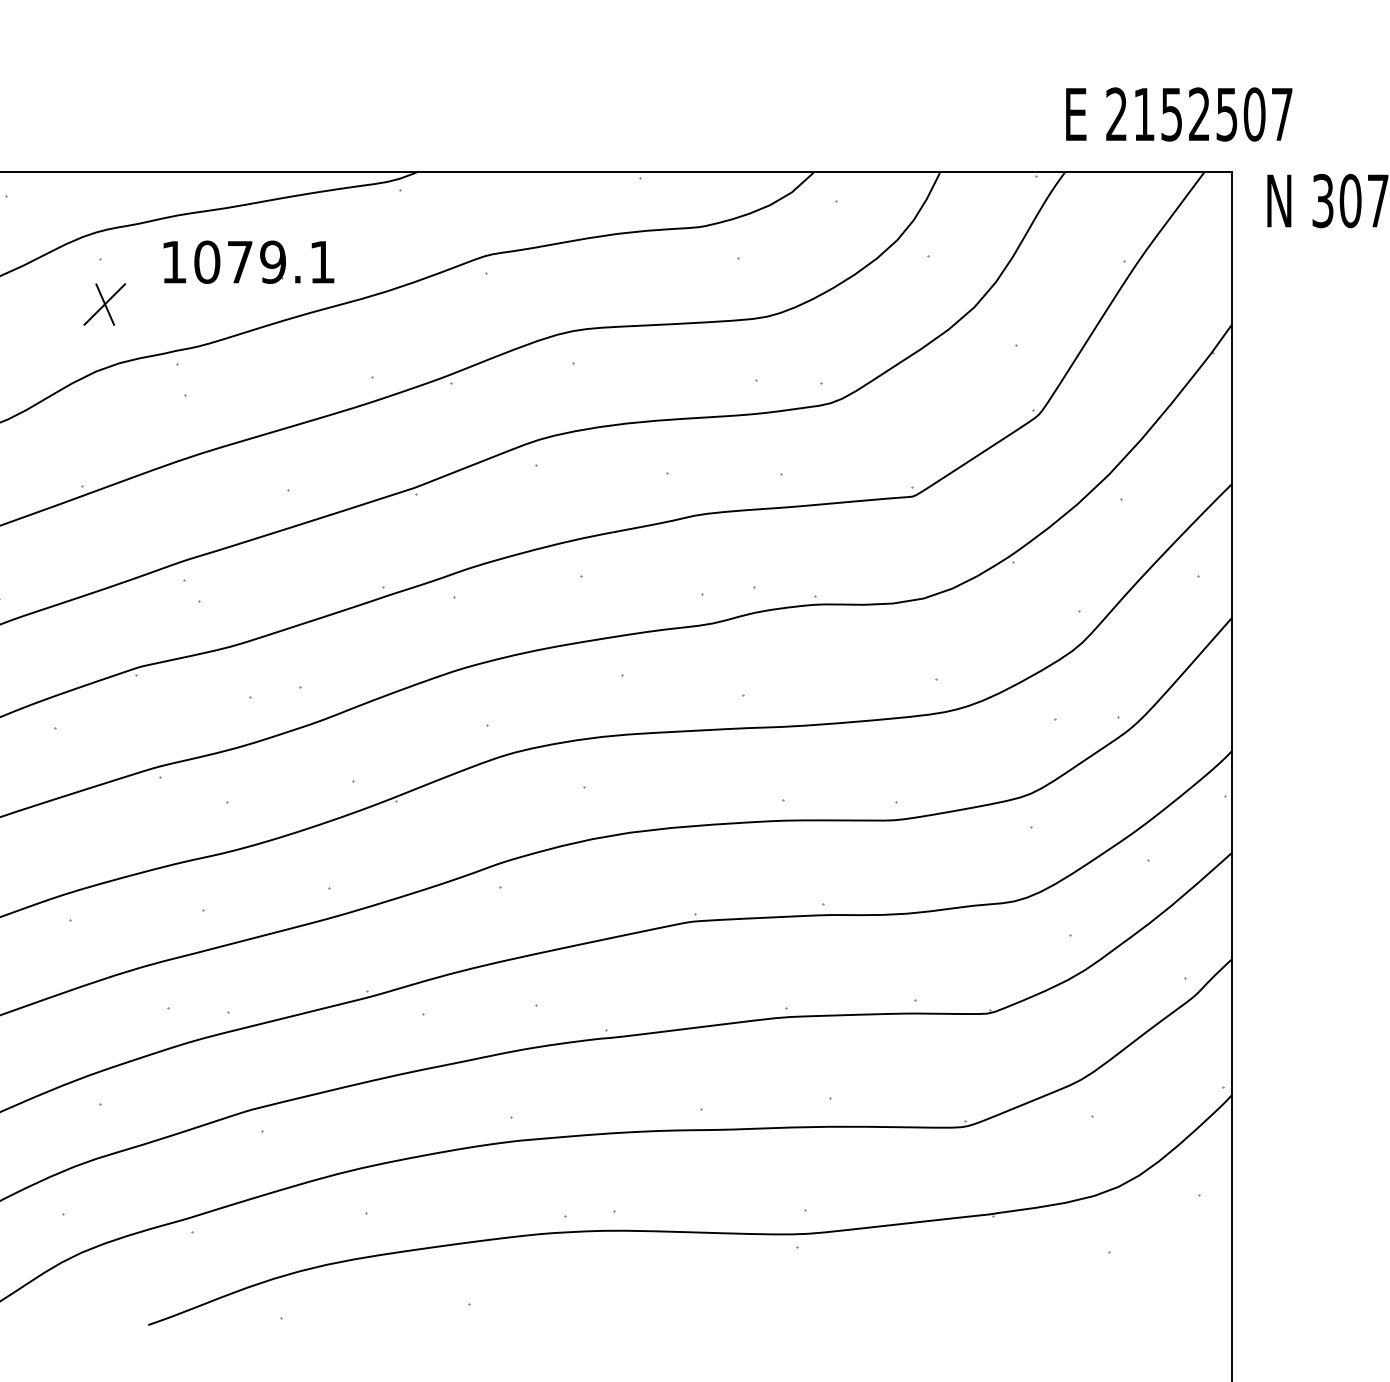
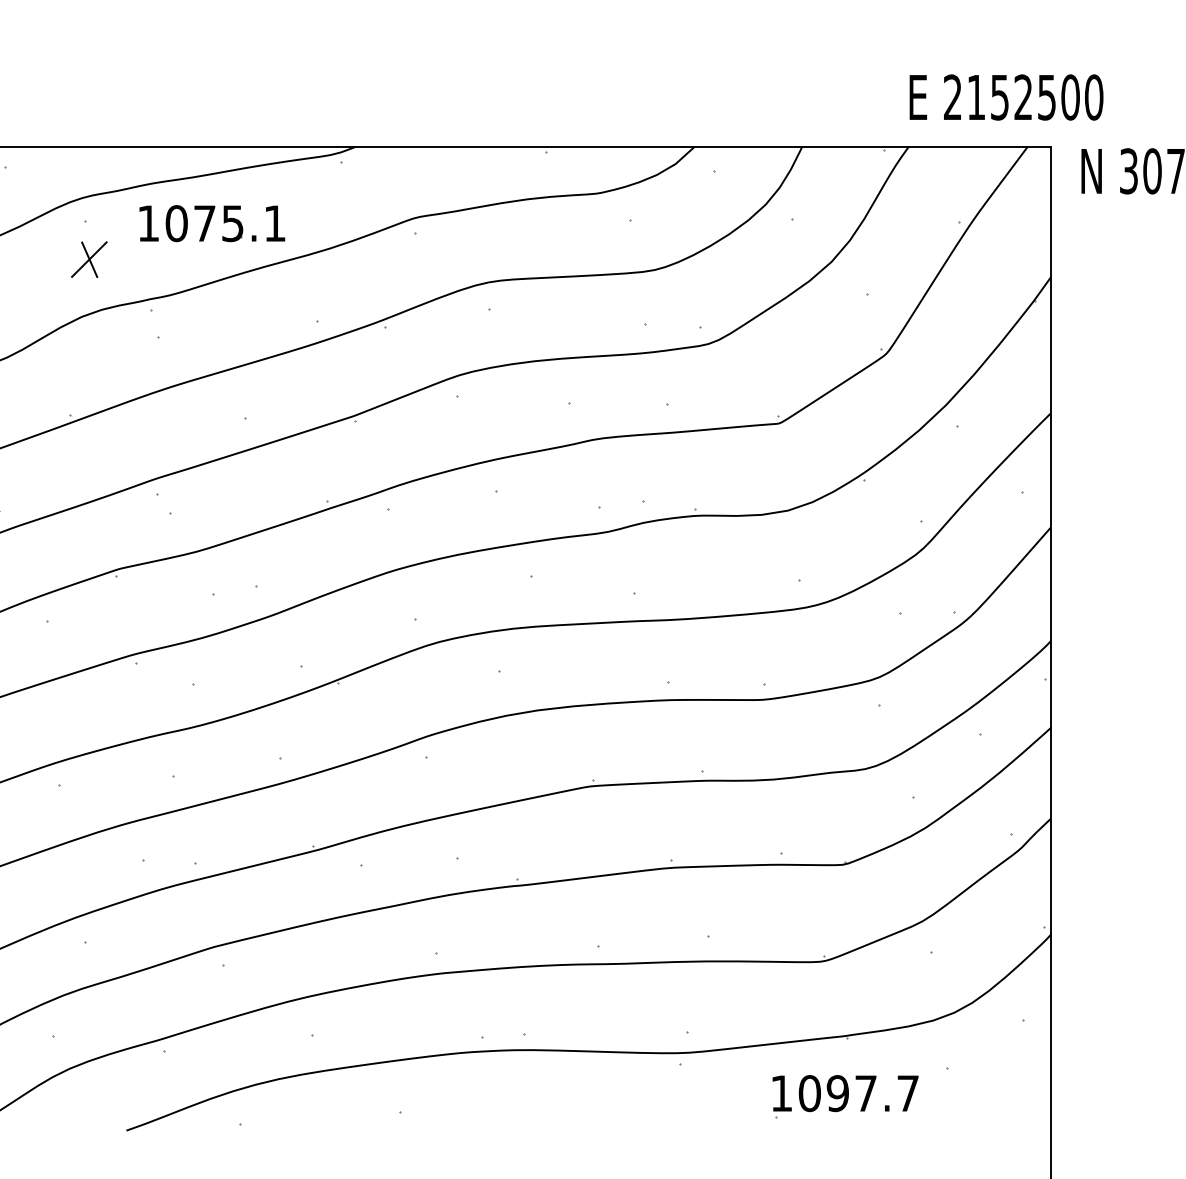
text: (1282, 114) -> (1094, 97), 2152507 -> 2152500
text: (272, 261) -> (232, 222), 1079.1 -> 1075.1
part: (990, 1285) -> (845, 1096), added

